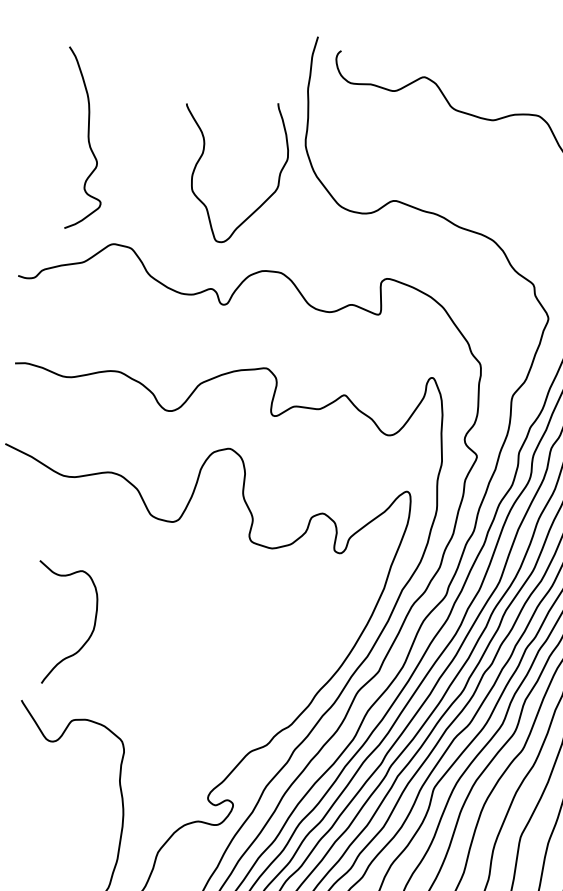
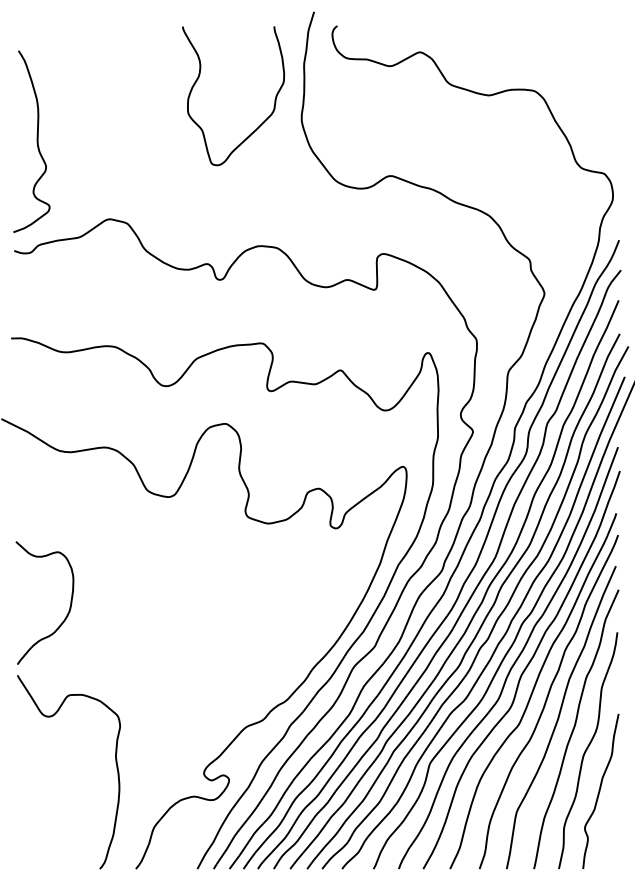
curve: (87, 137) -> (36, 141), moved
curve: (265, 200) -> (261, 123), moved
curve: (92, 629) -> (68, 610), moved

